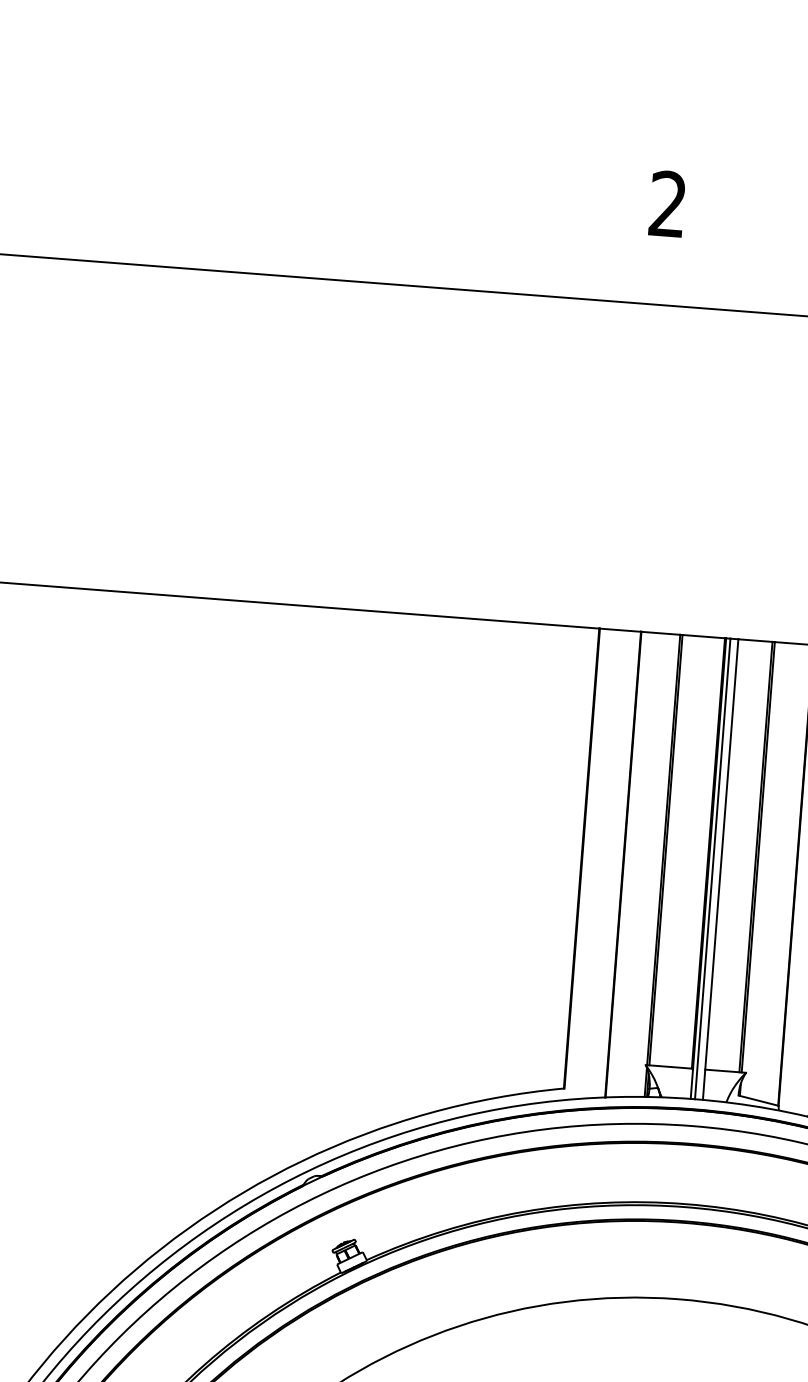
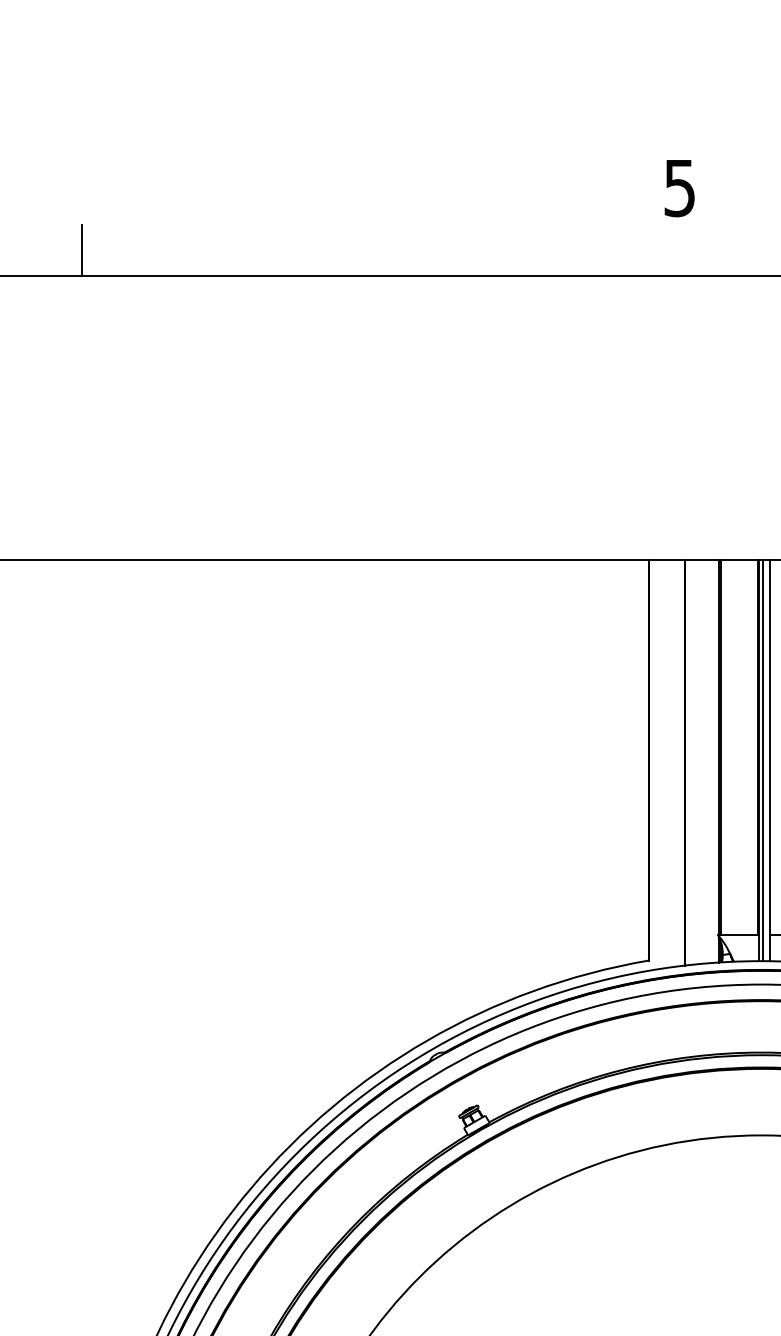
text: (667, 204) -> (679, 188), 2 -> 5

